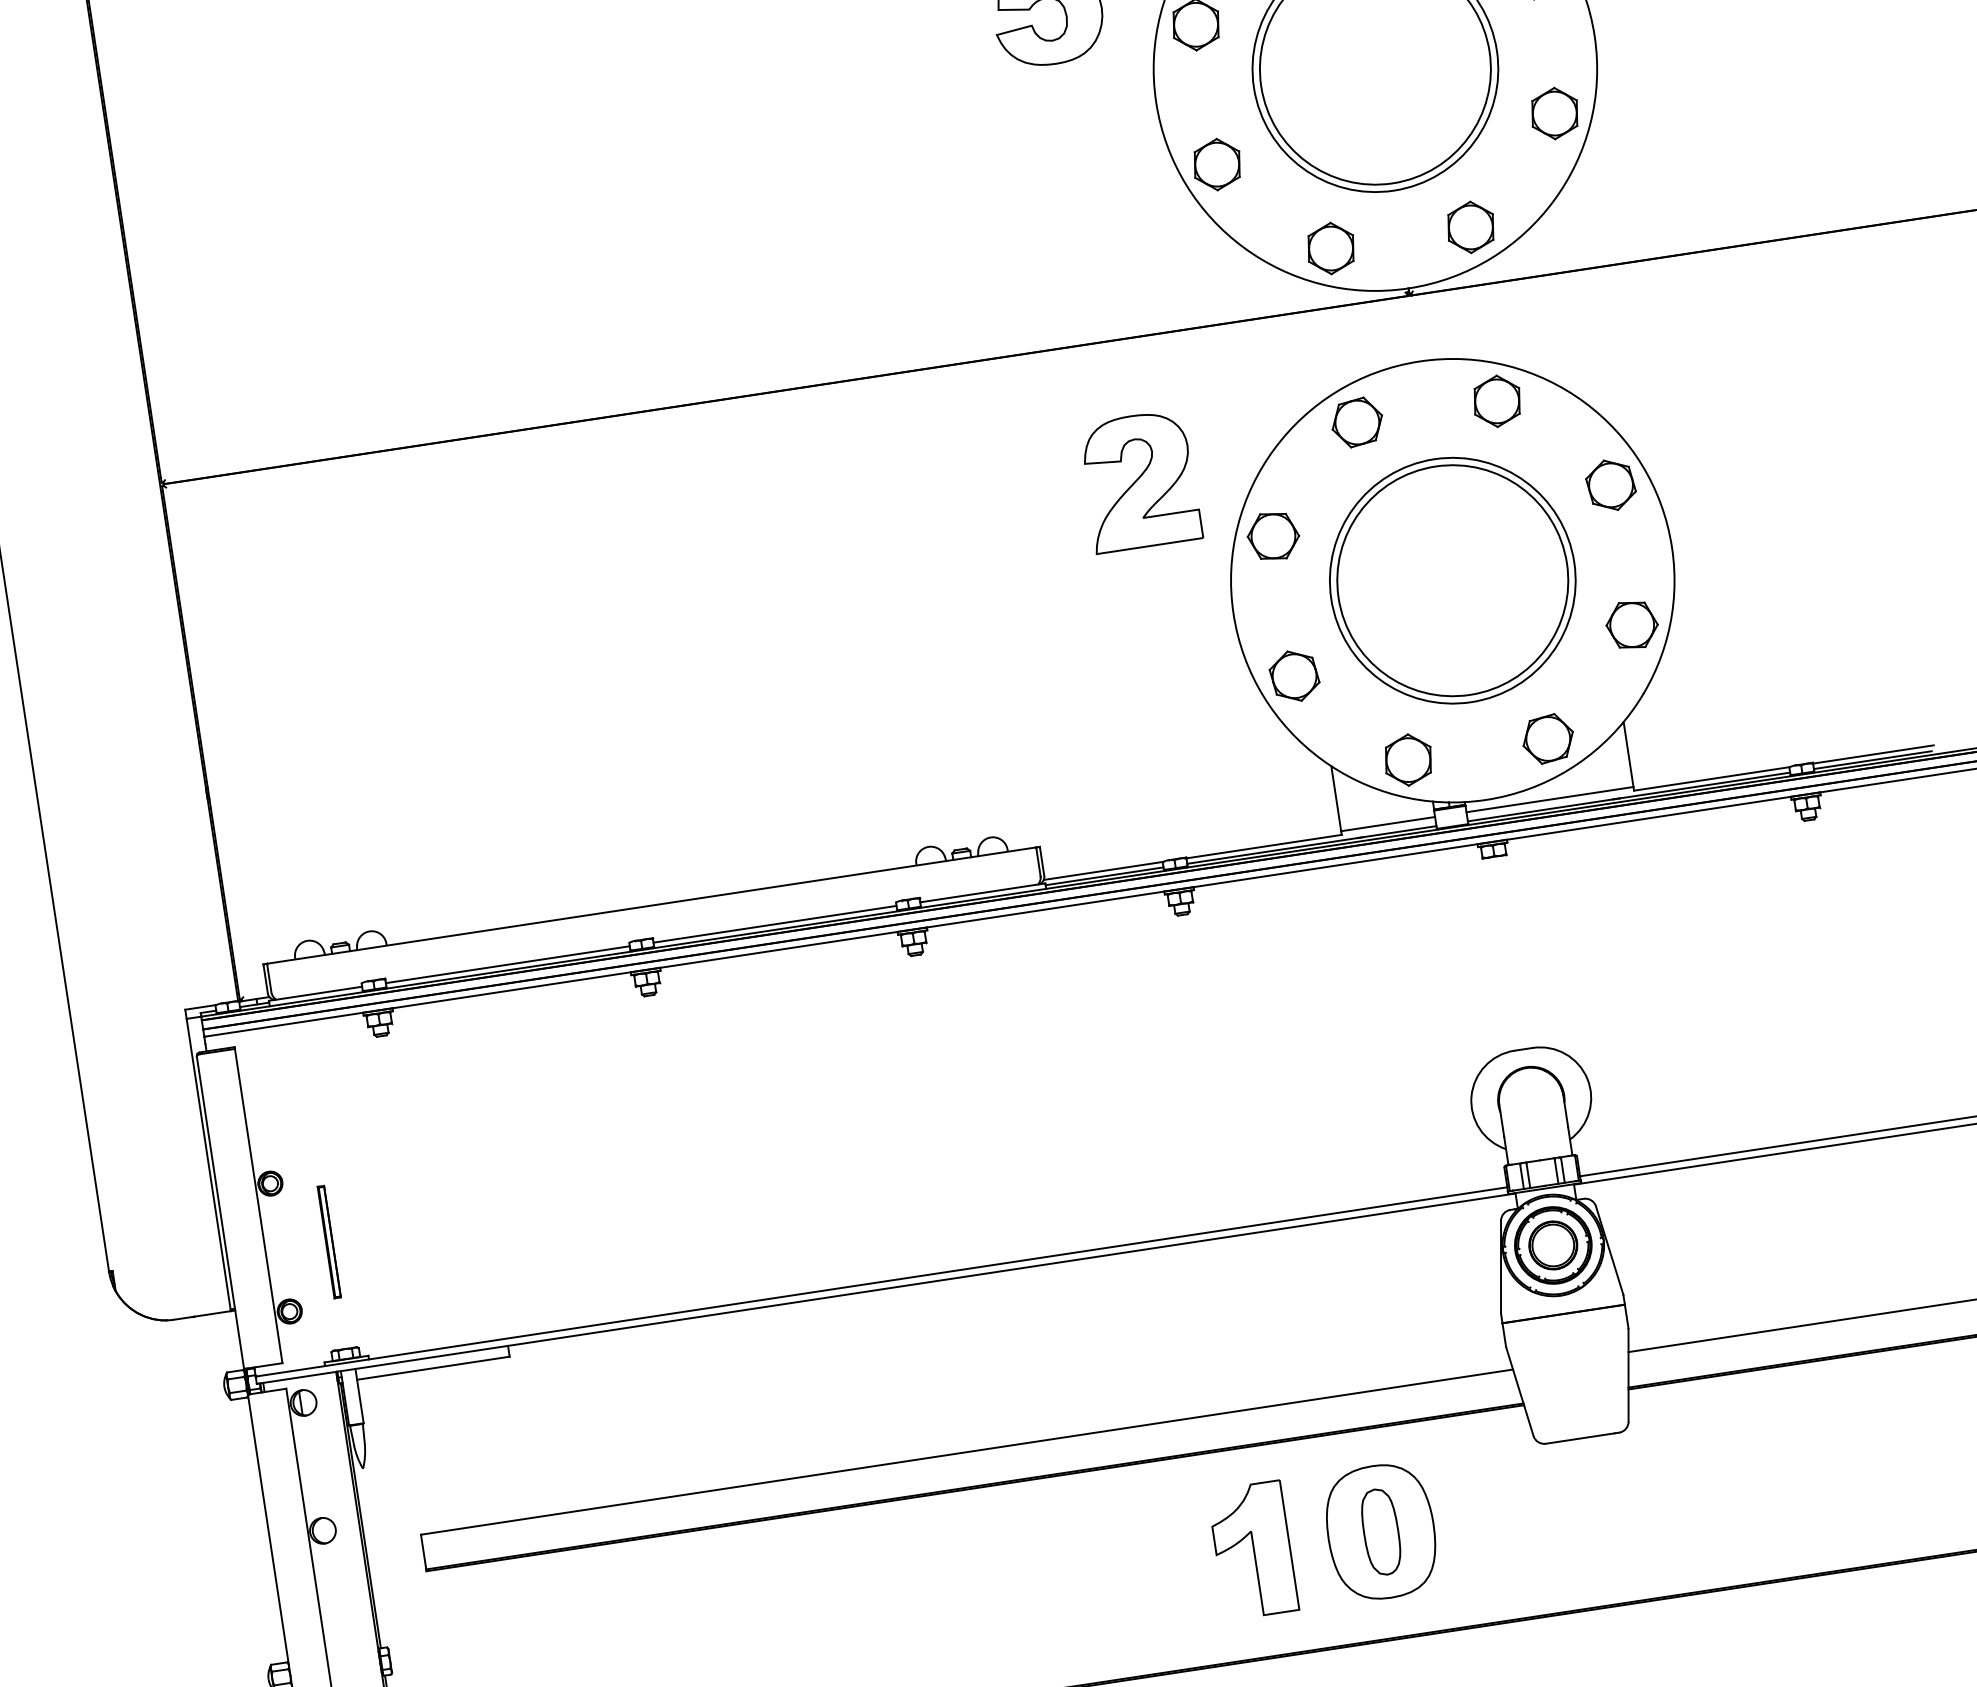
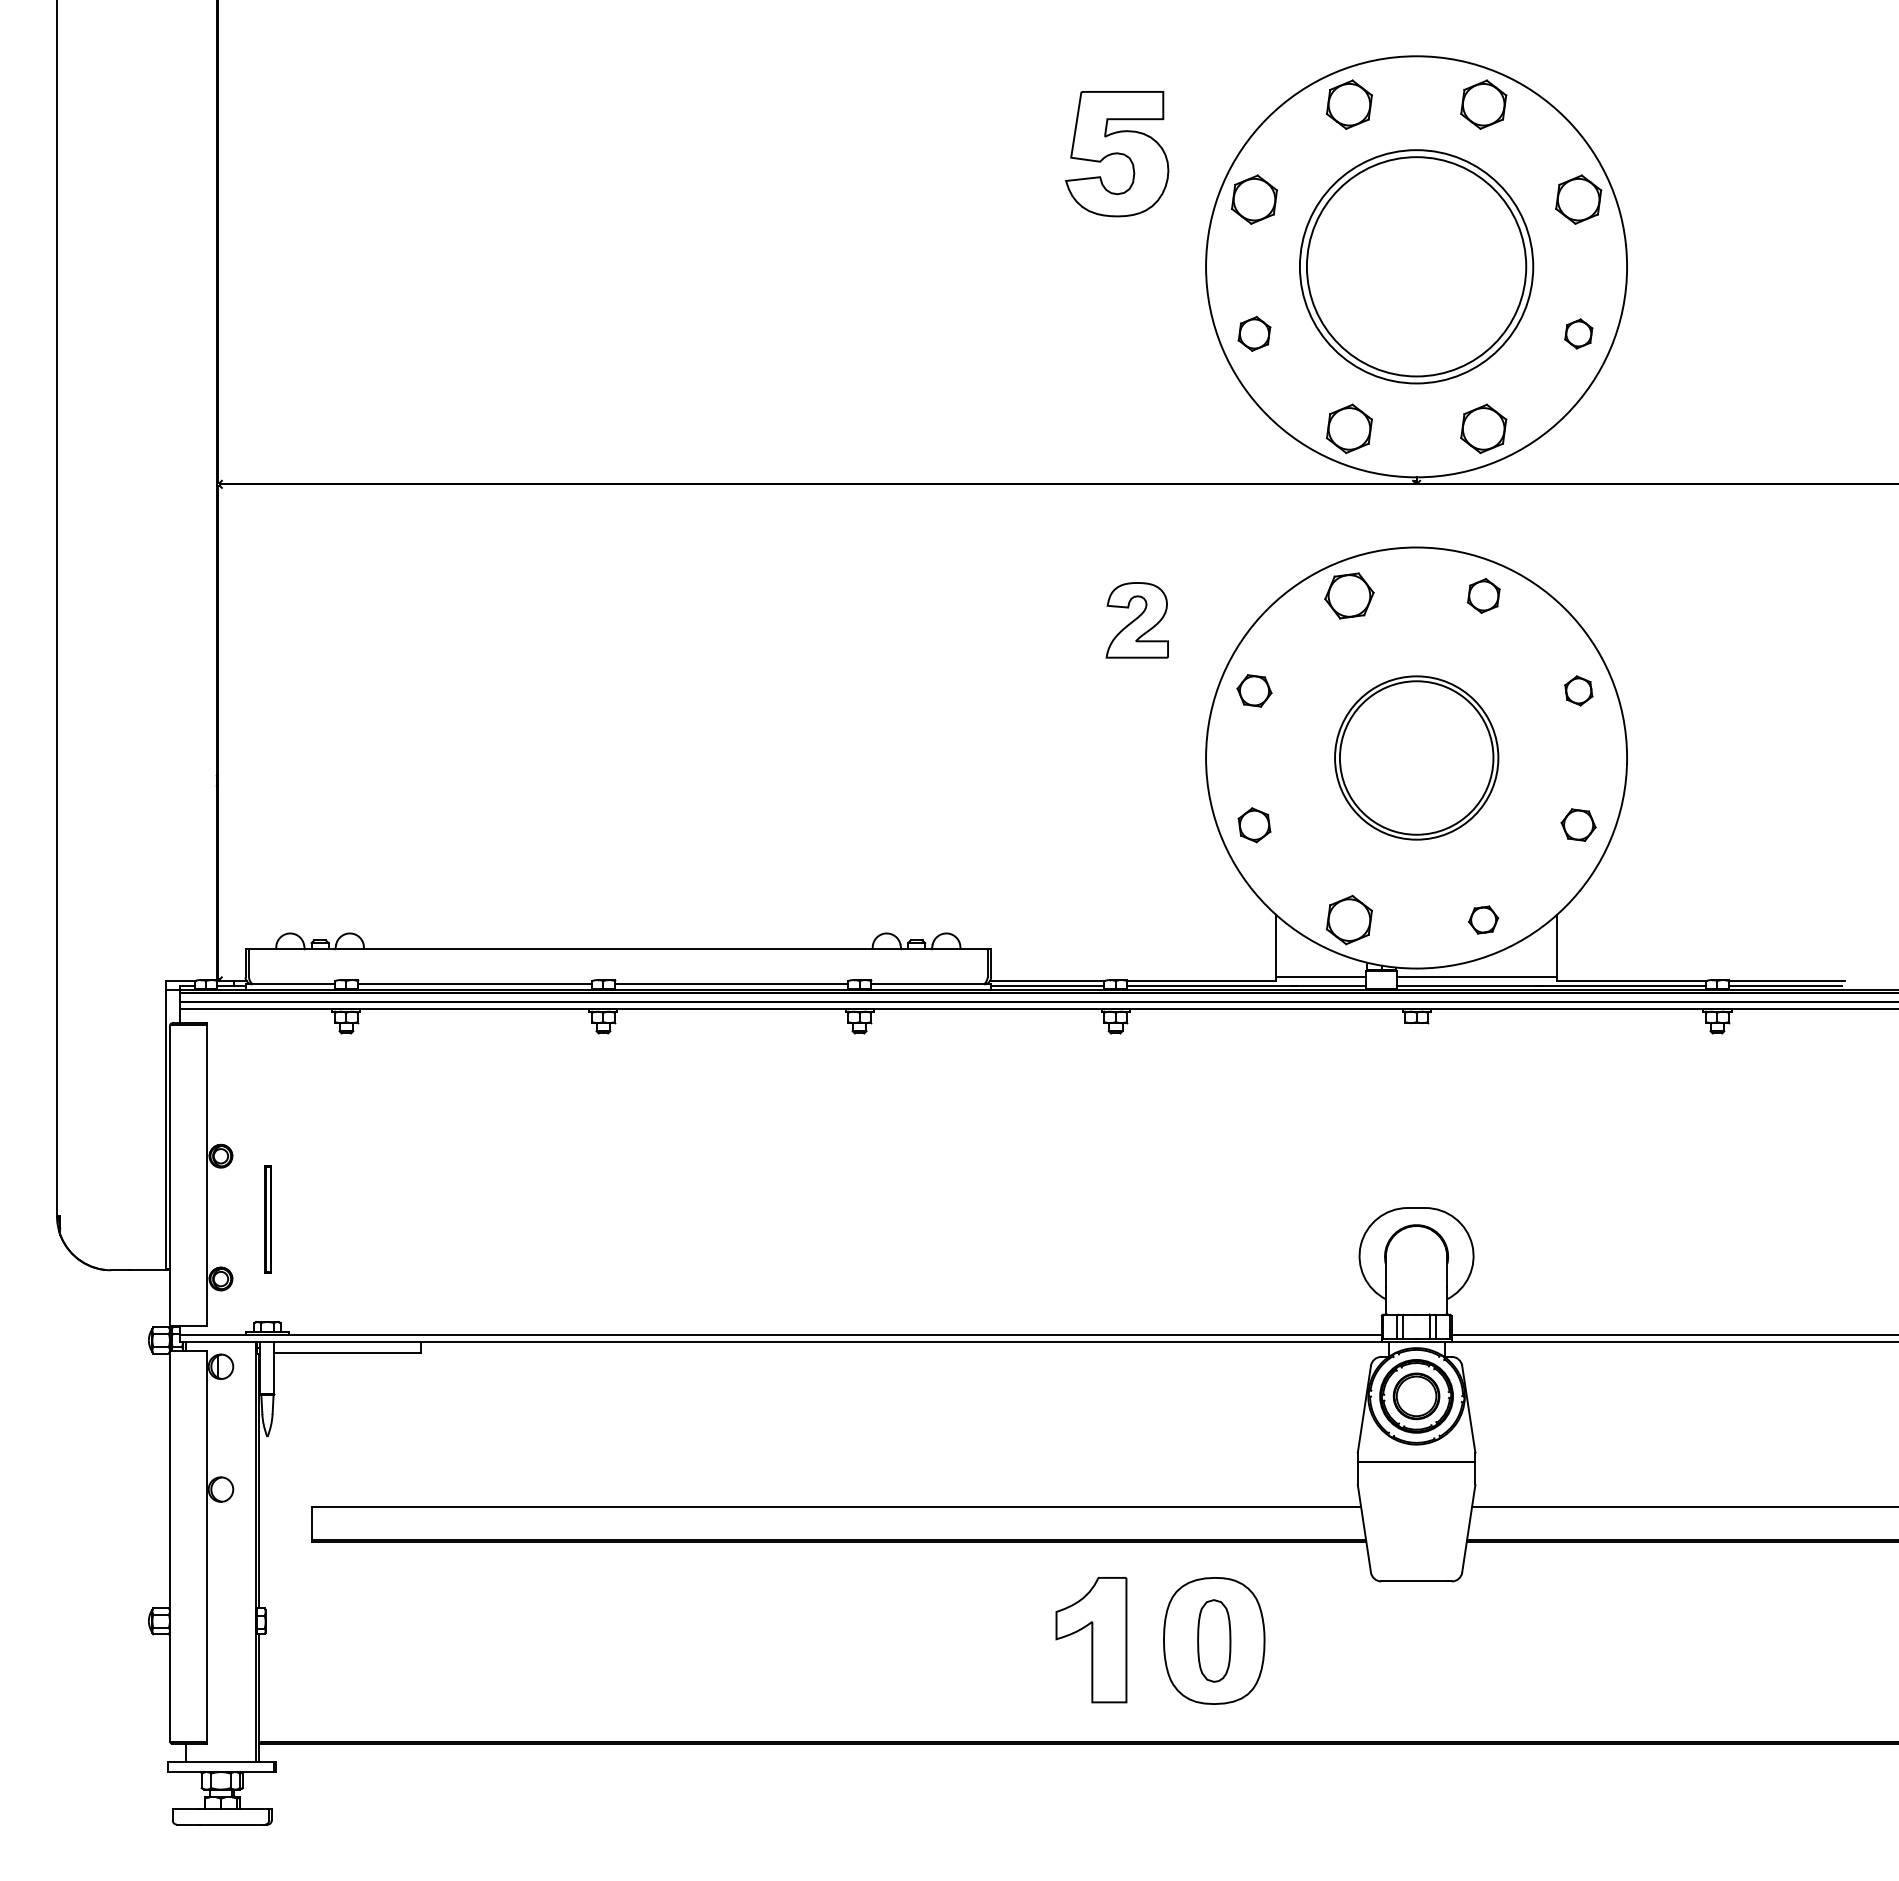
part: (1554, 113) -> (1578, 333), size x0.6
part: (1217, 164) -> (1254, 333), size x0.7
part: (1496, 400) -> (1483, 595), size x0.7
part: (1140, 481) -> (1137, 620), size x0.6
part: (1610, 484) -> (1578, 690), size x0.6
part: (1273, 535) -> (1254, 690), size x0.7
part: (1452, 580) -> (1416, 757), size x0.7
part: (1631, 624) -> (1578, 824), size x0.7
part: (1294, 676) -> (1254, 825), size x0.7
part: (1547, 738) -> (1483, 919), size x0.6

